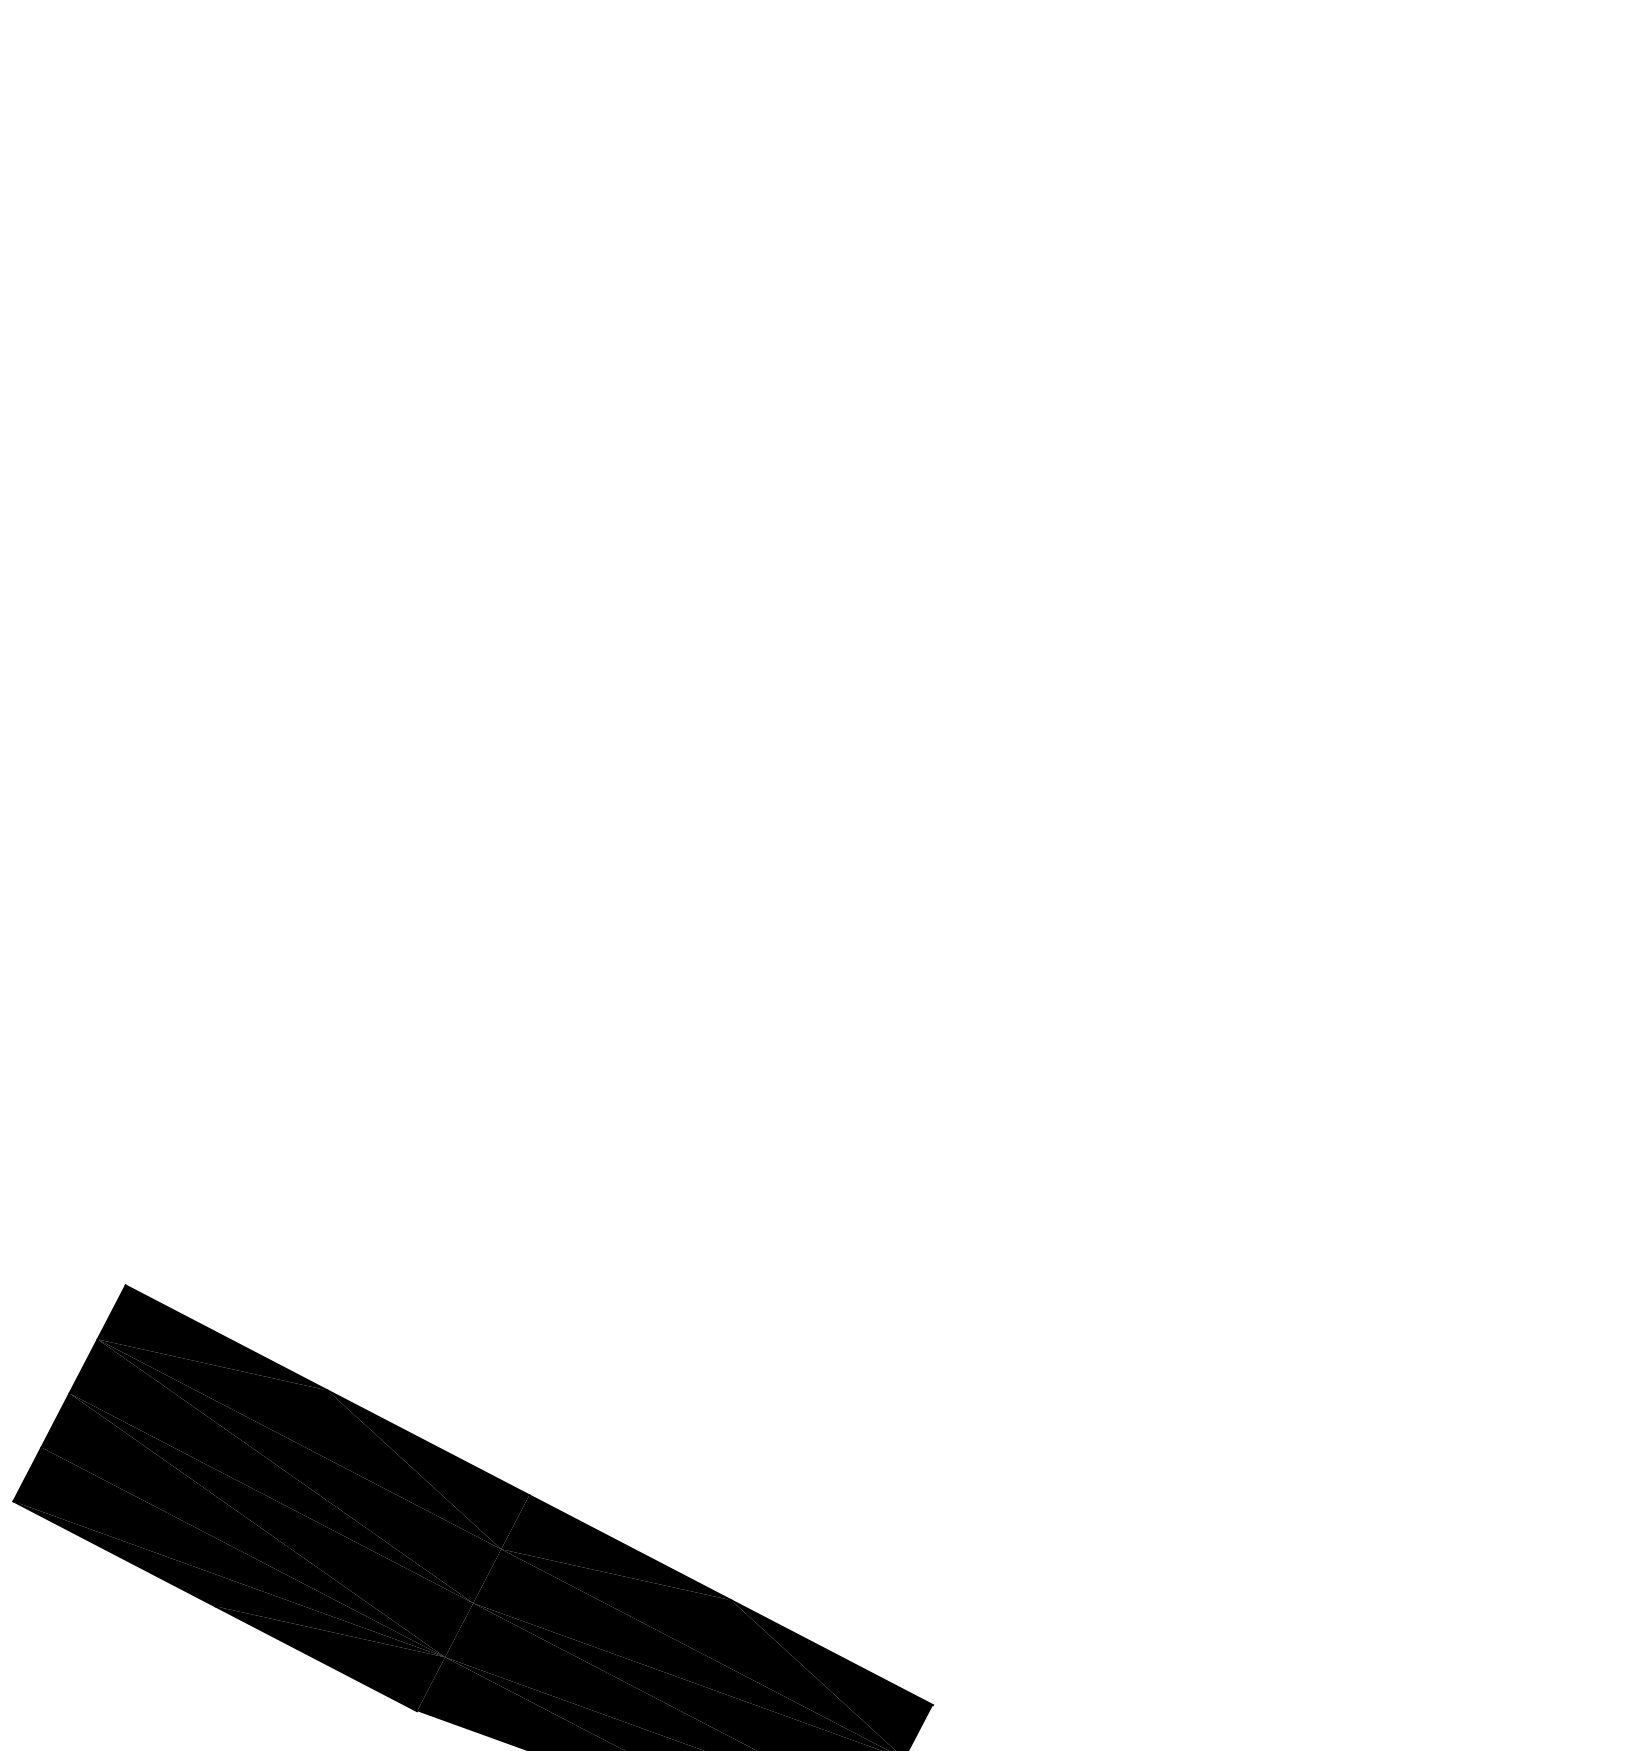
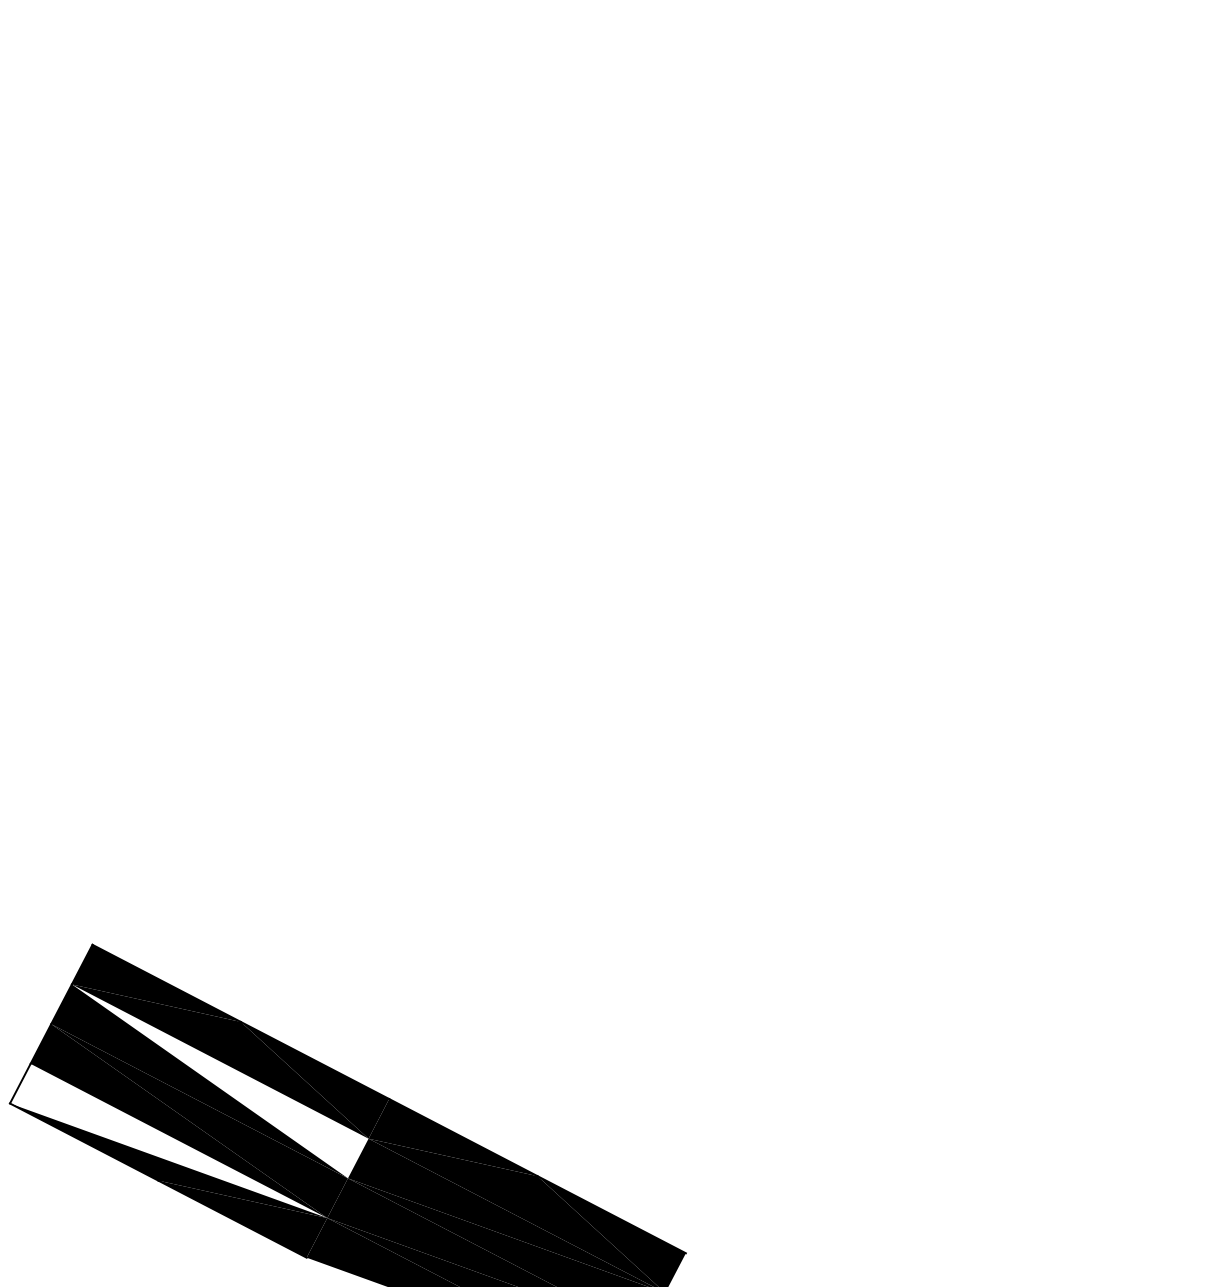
fill: (298, 1471) -> (219, 1081), removed
fill: (229, 1551) -> (168, 1140), removed

